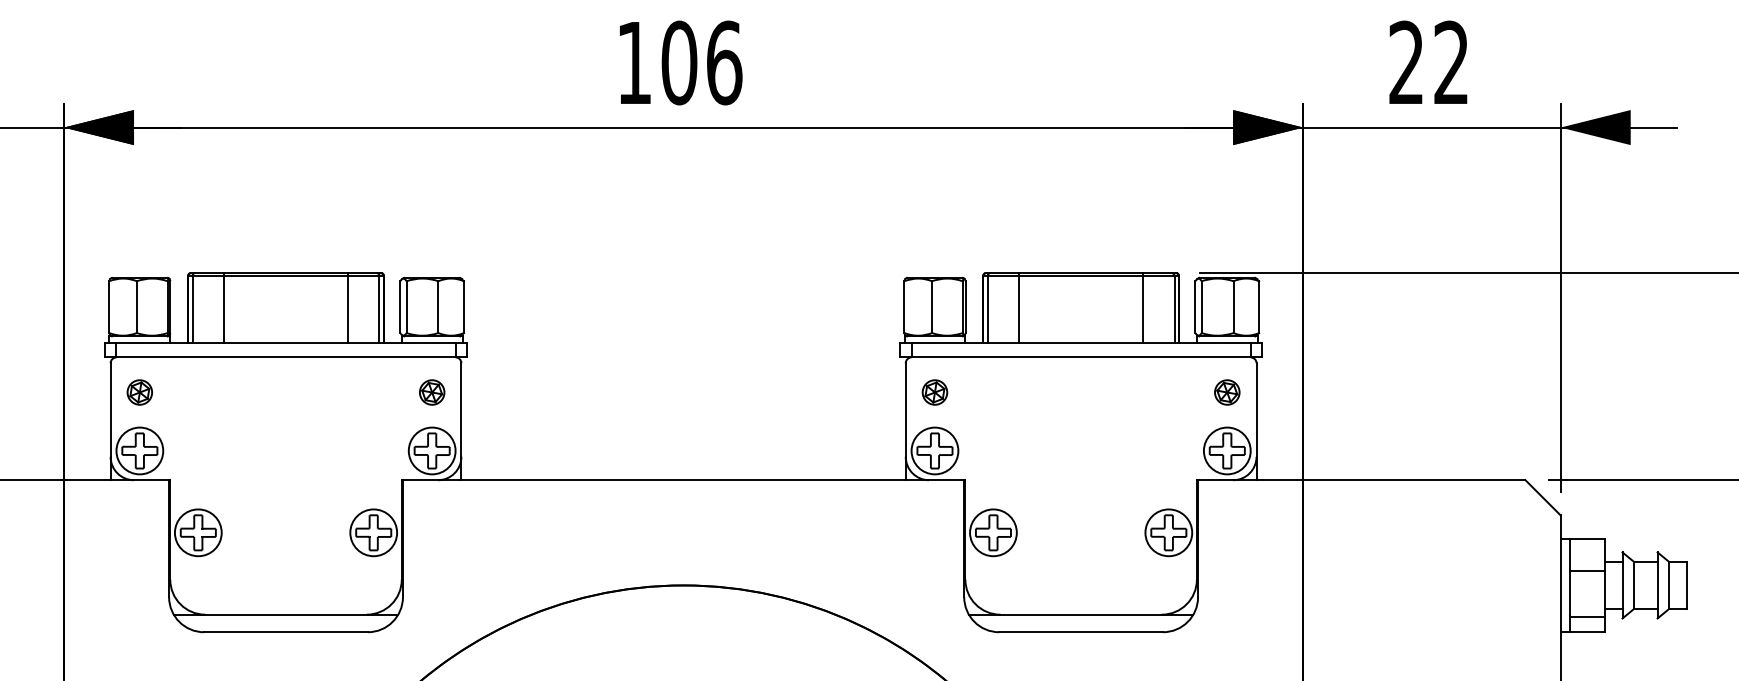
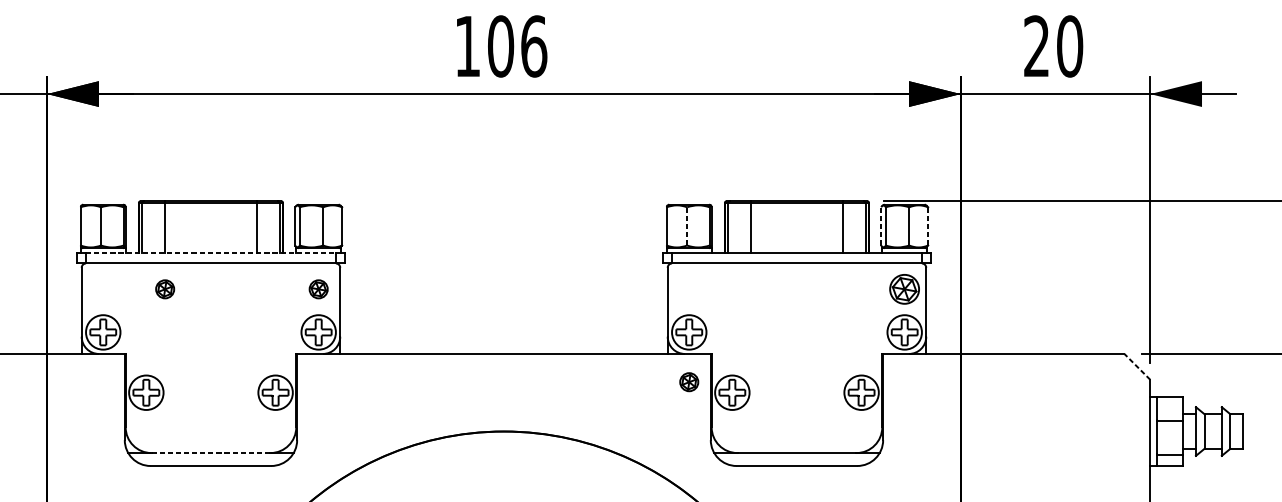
text: (1451, 62) -> (1069, 46), 22 -> 20
line: (932, 307) -> (687, 226), solid -> dashed
line: (1195, 307) -> (881, 226), solid -> dashed
line: (1259, 307) -> (928, 226), solid -> dashed
line: (286, 343) -> (211, 253), solid -> dashed
part: (139, 392) -> (164, 289), moved
part: (934, 392) -> (688, 382), moved
part: (1227, 392) -> (904, 289), size x1.6
line: (1543, 497) -> (1137, 366), solid -> dashed
line: (286, 614) -> (211, 452), solid -> dashed

